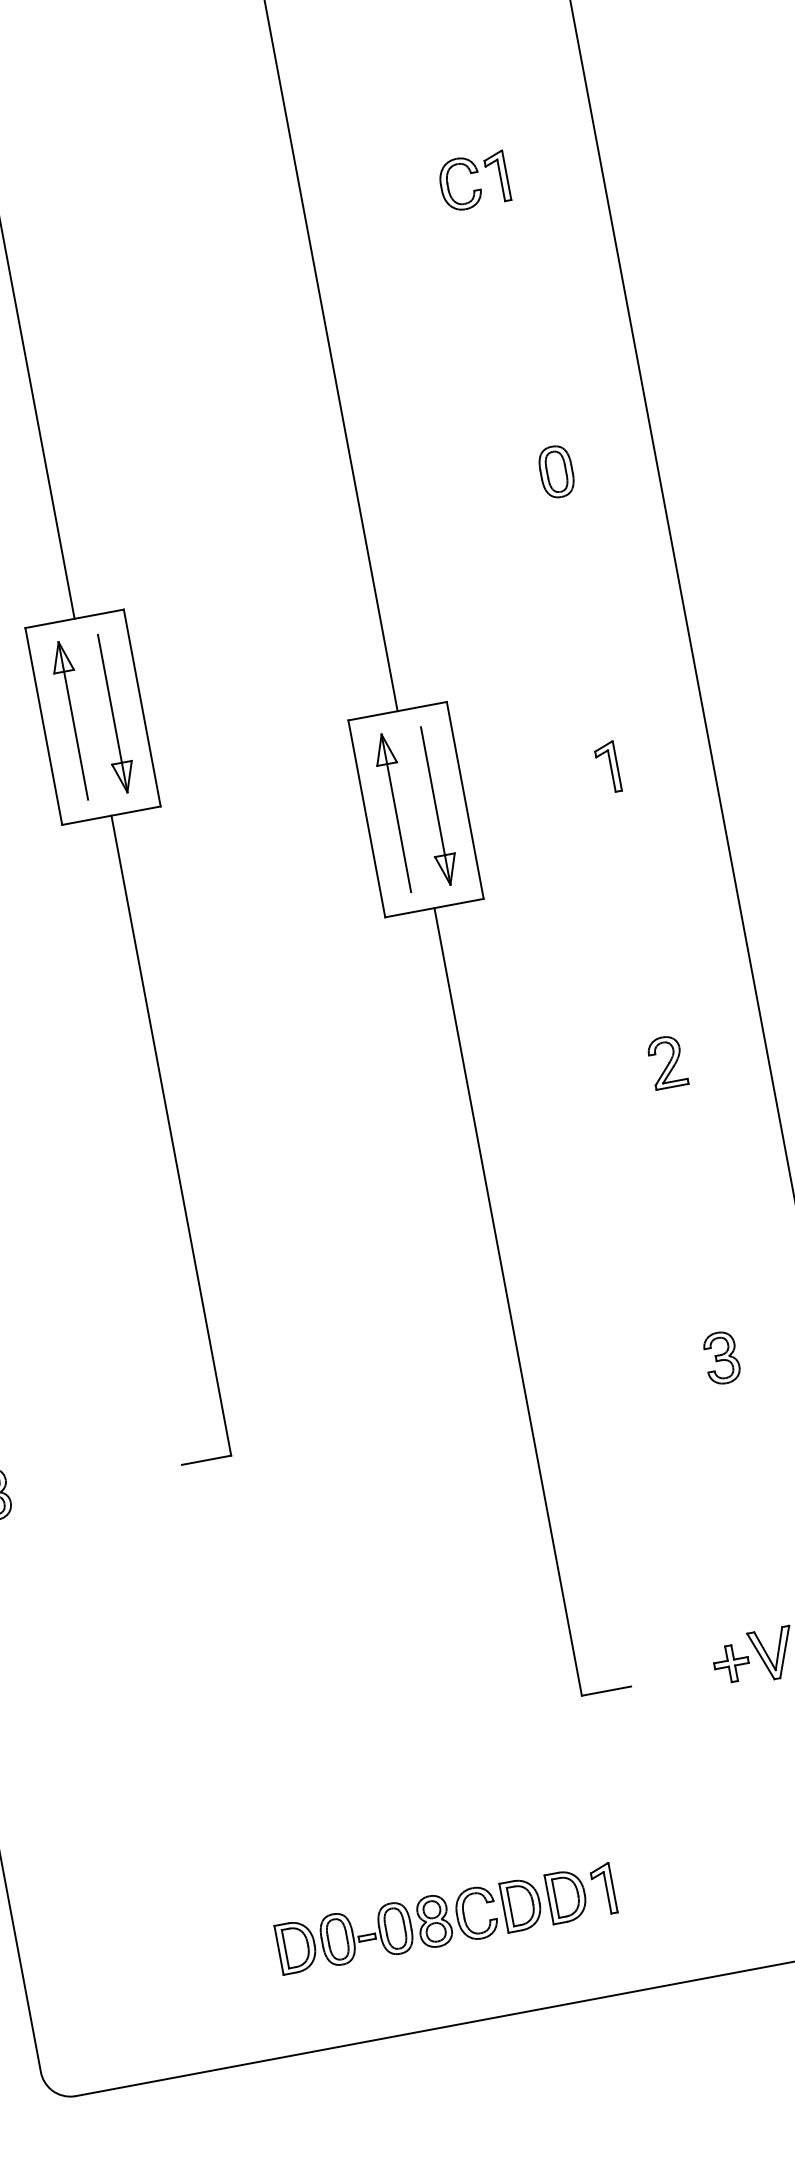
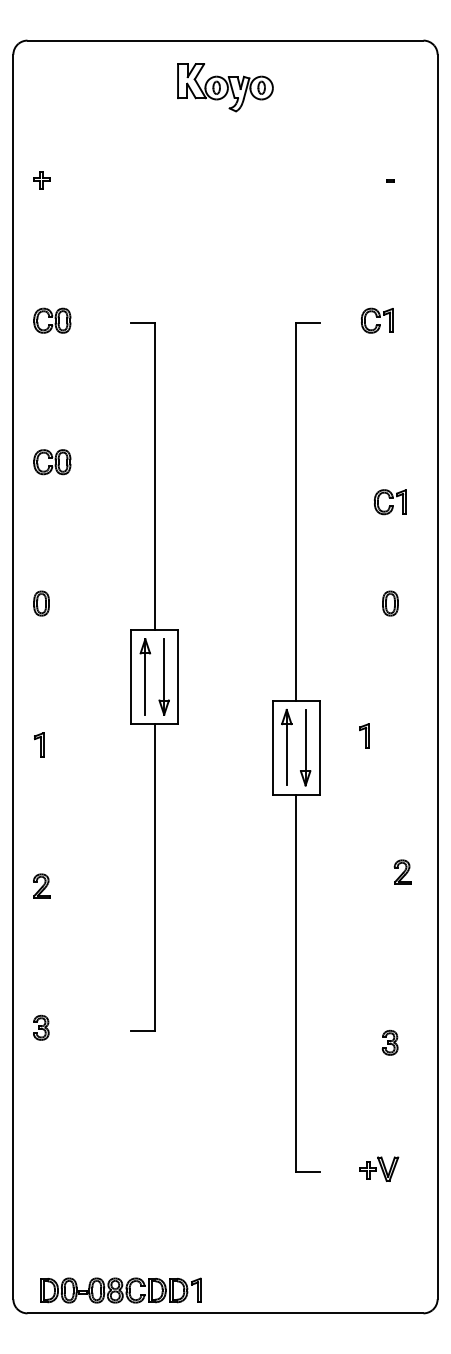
part: (472, 182) -> (389, 502), moved
part: (607, 766) -> (364, 735), moved
part: (666, 1060) -> (402, 871), moved
part: (720, 1357) -> (389, 1042), moved
part: (444, 1919) -> (120, 1290), moved

